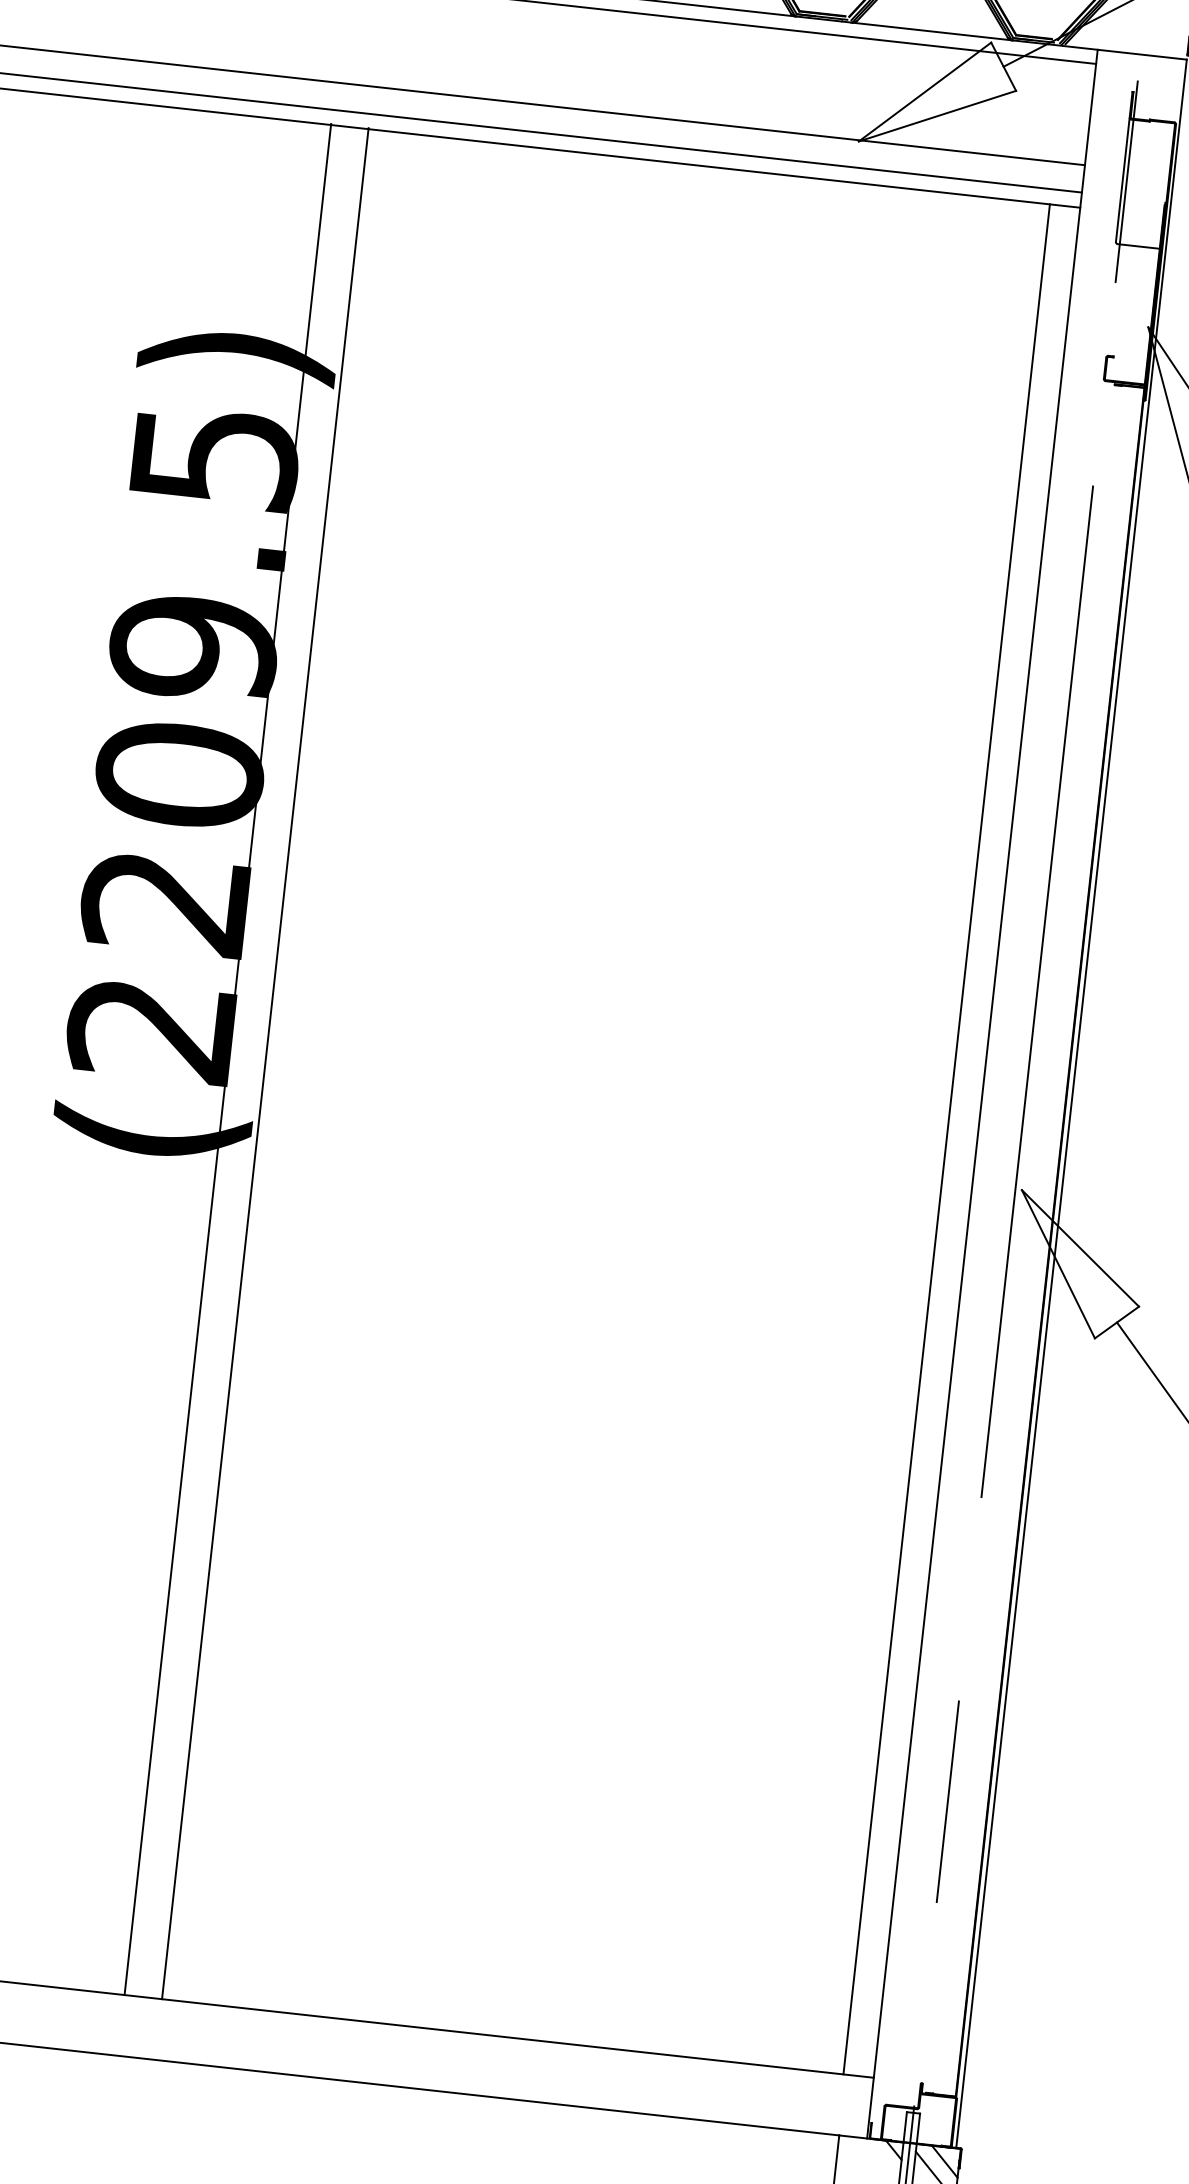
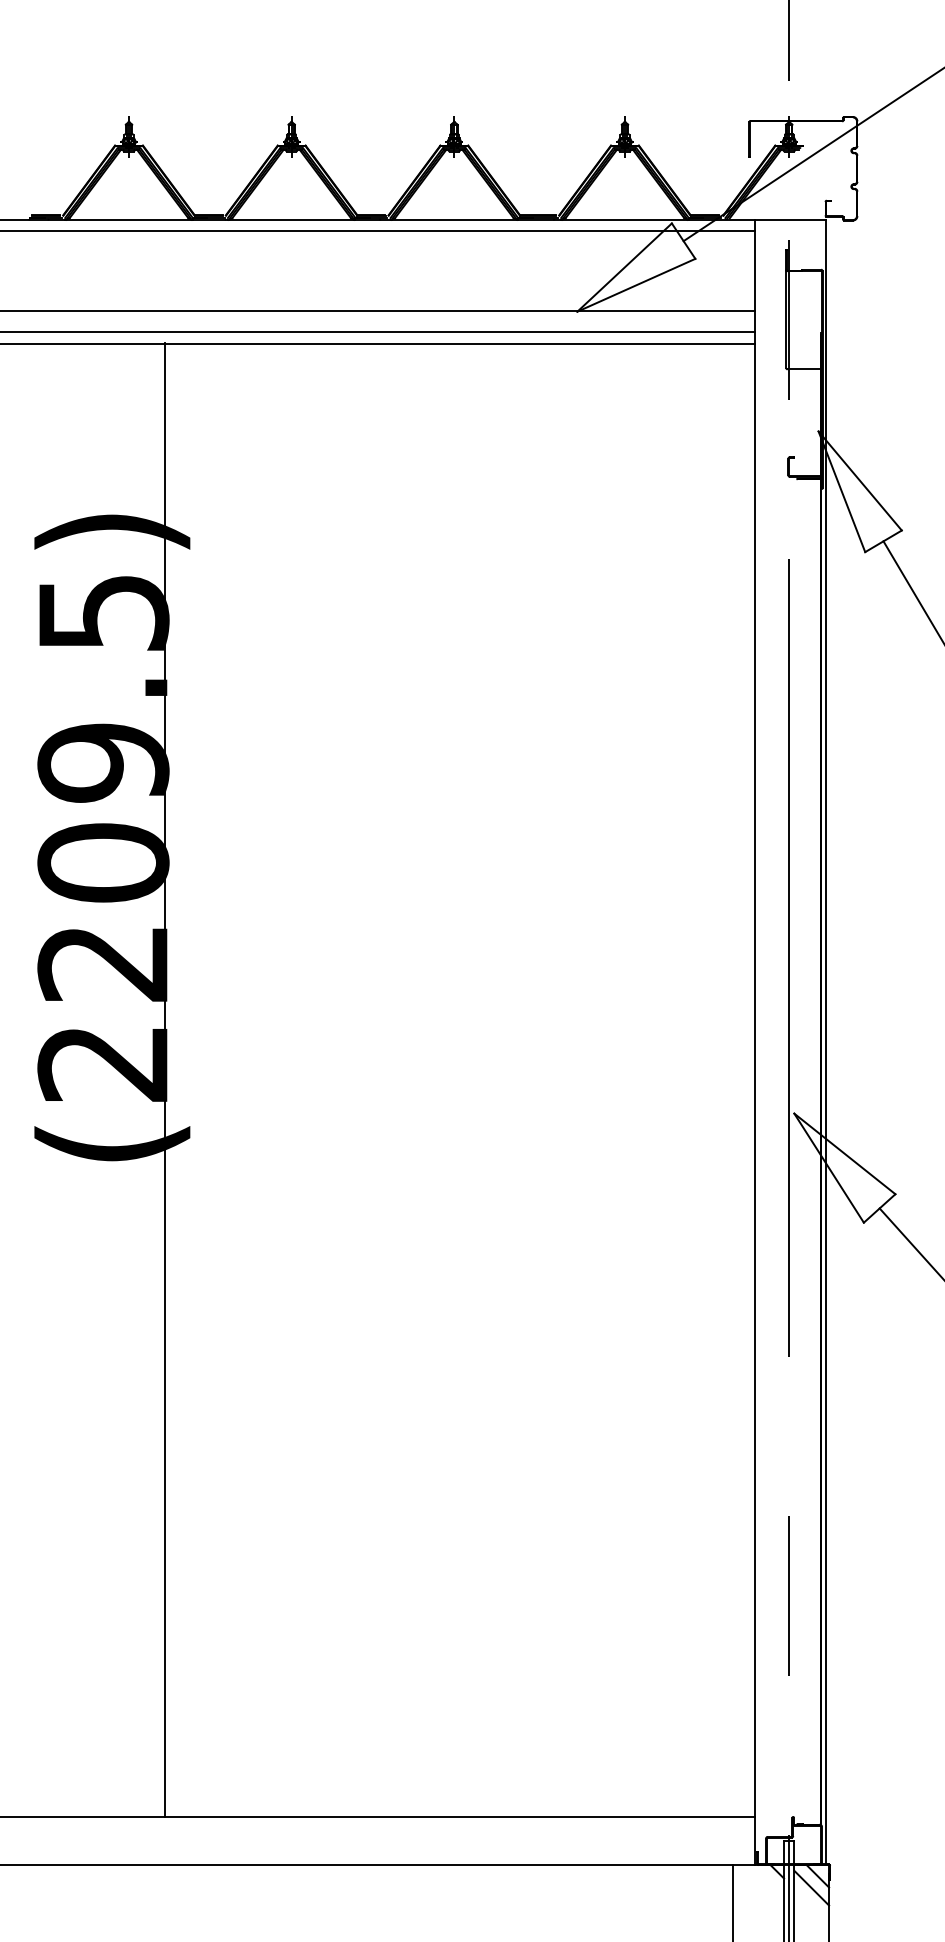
line: (265, 1062) -> (194, 1079), removed
line: (946, 1139) -> (731, 1080), removed

